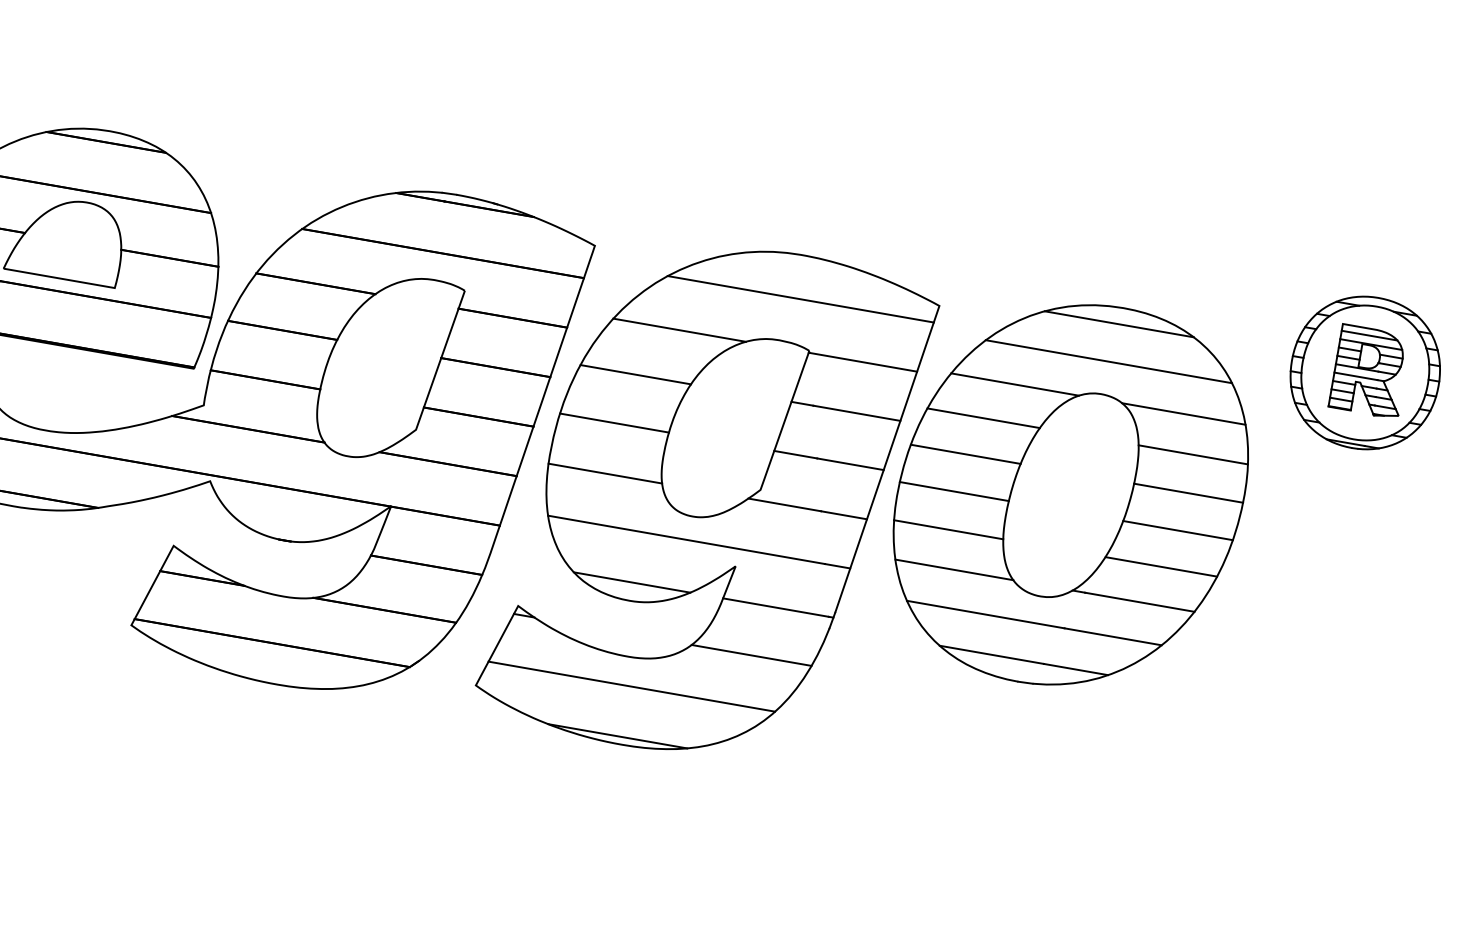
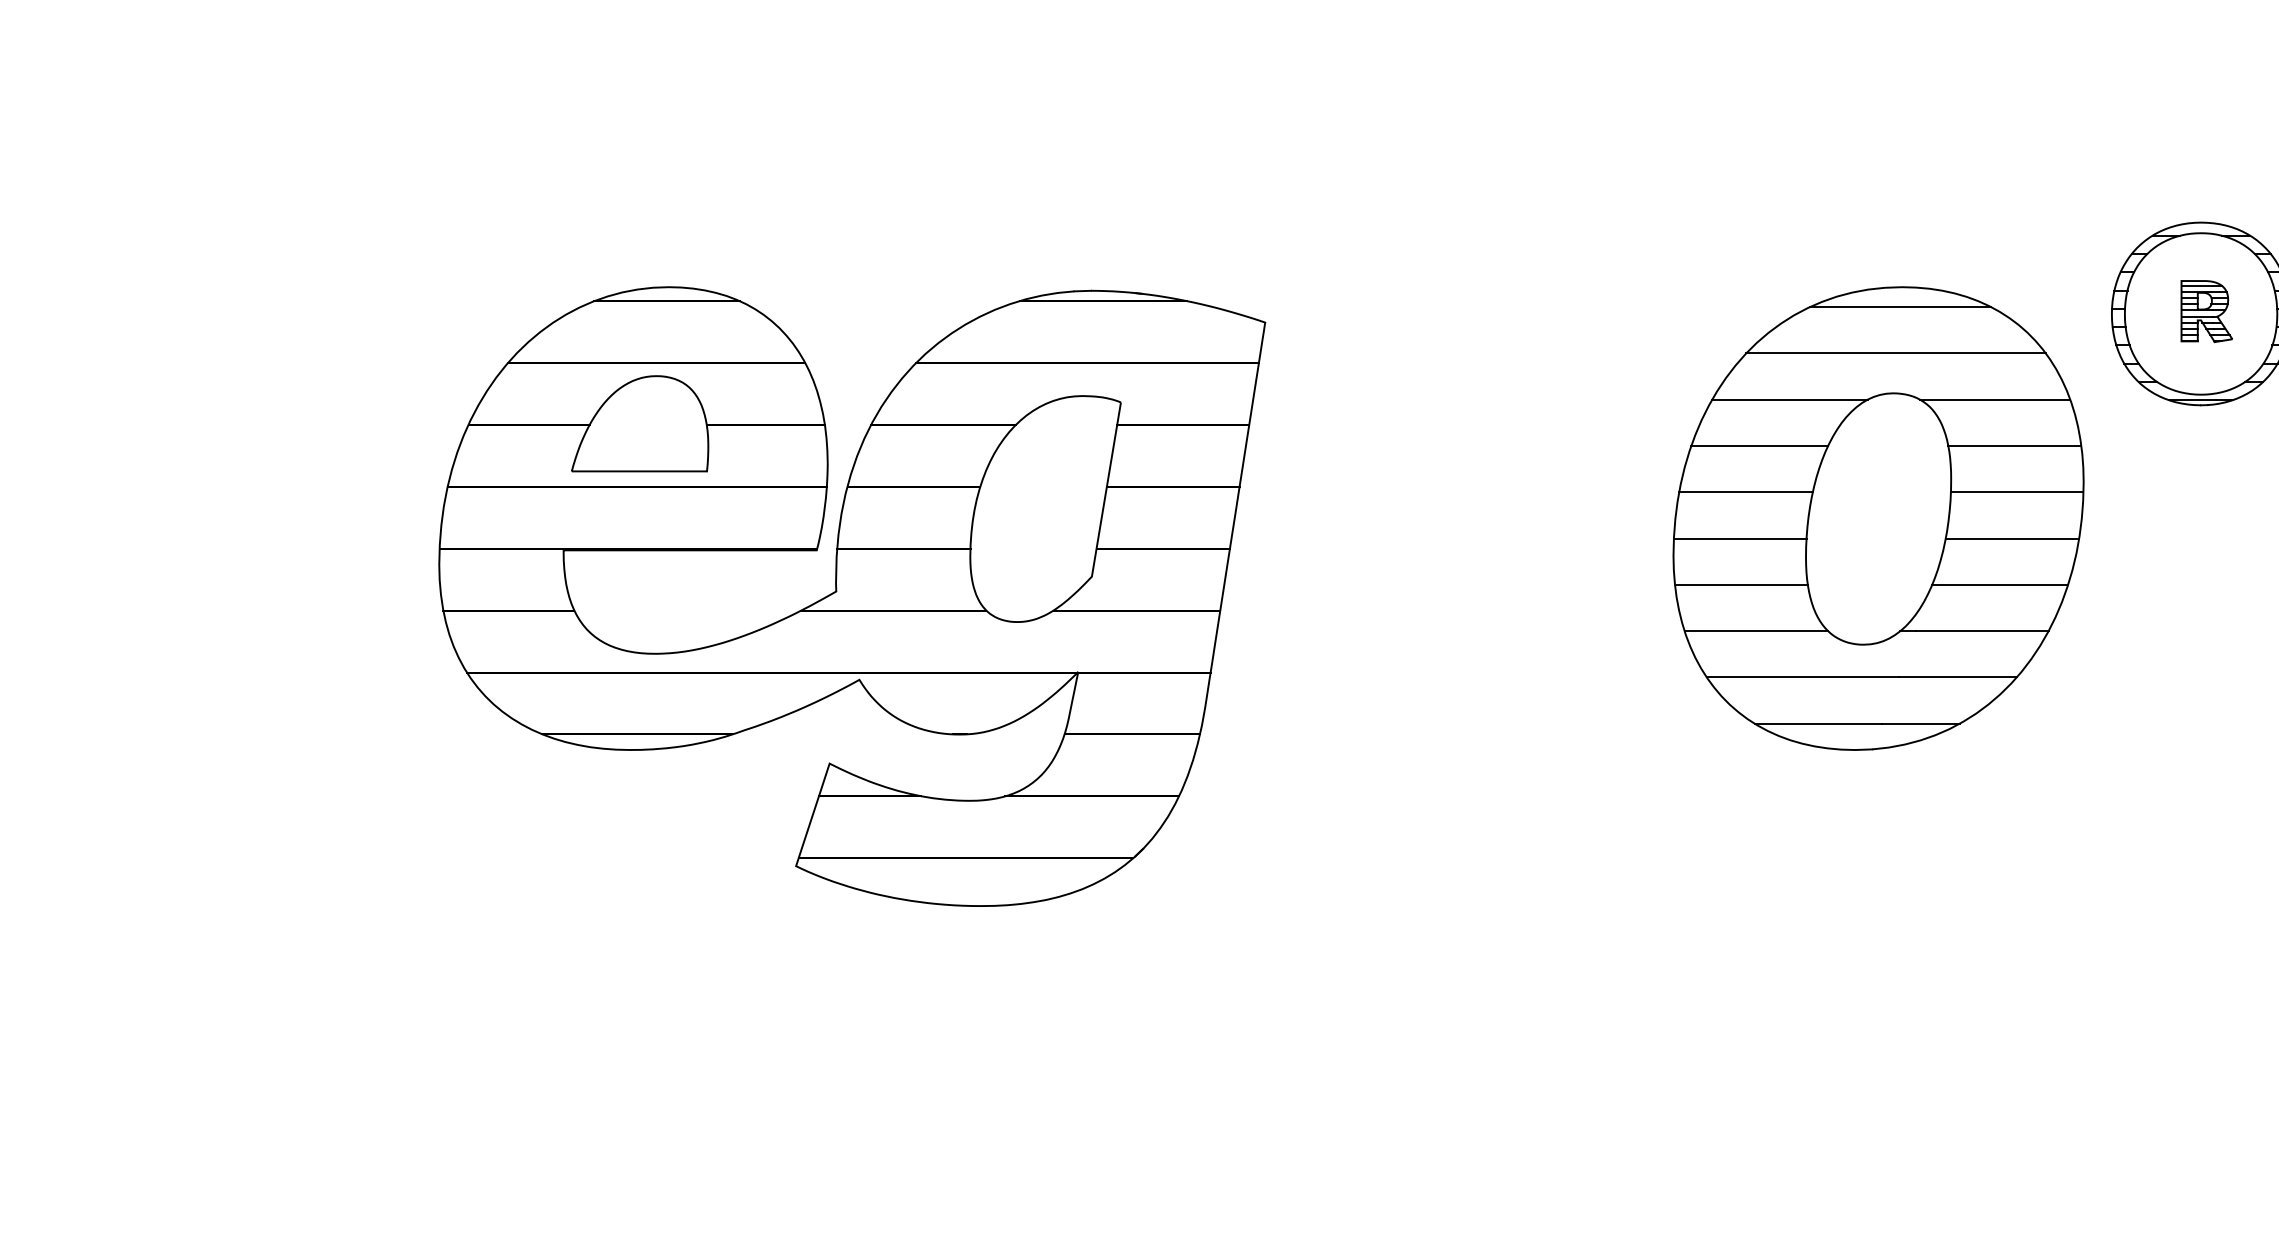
part: (1370, 371) -> (2206, 311), size x0.6
part: (706, 498) -> (1449, 597), removed

